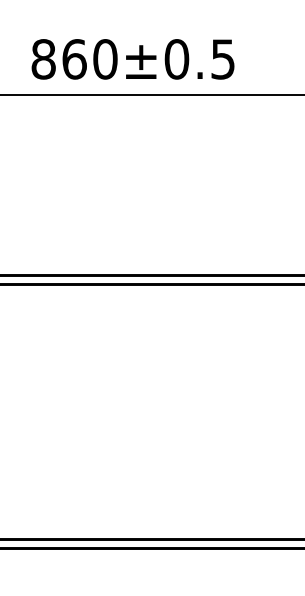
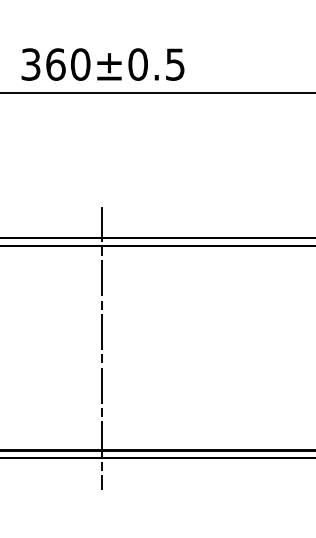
text: (43, 59) -> (30, 64), 860±0.5 -> 360±0.5
line: (131, 411) -> (101, 347), added

